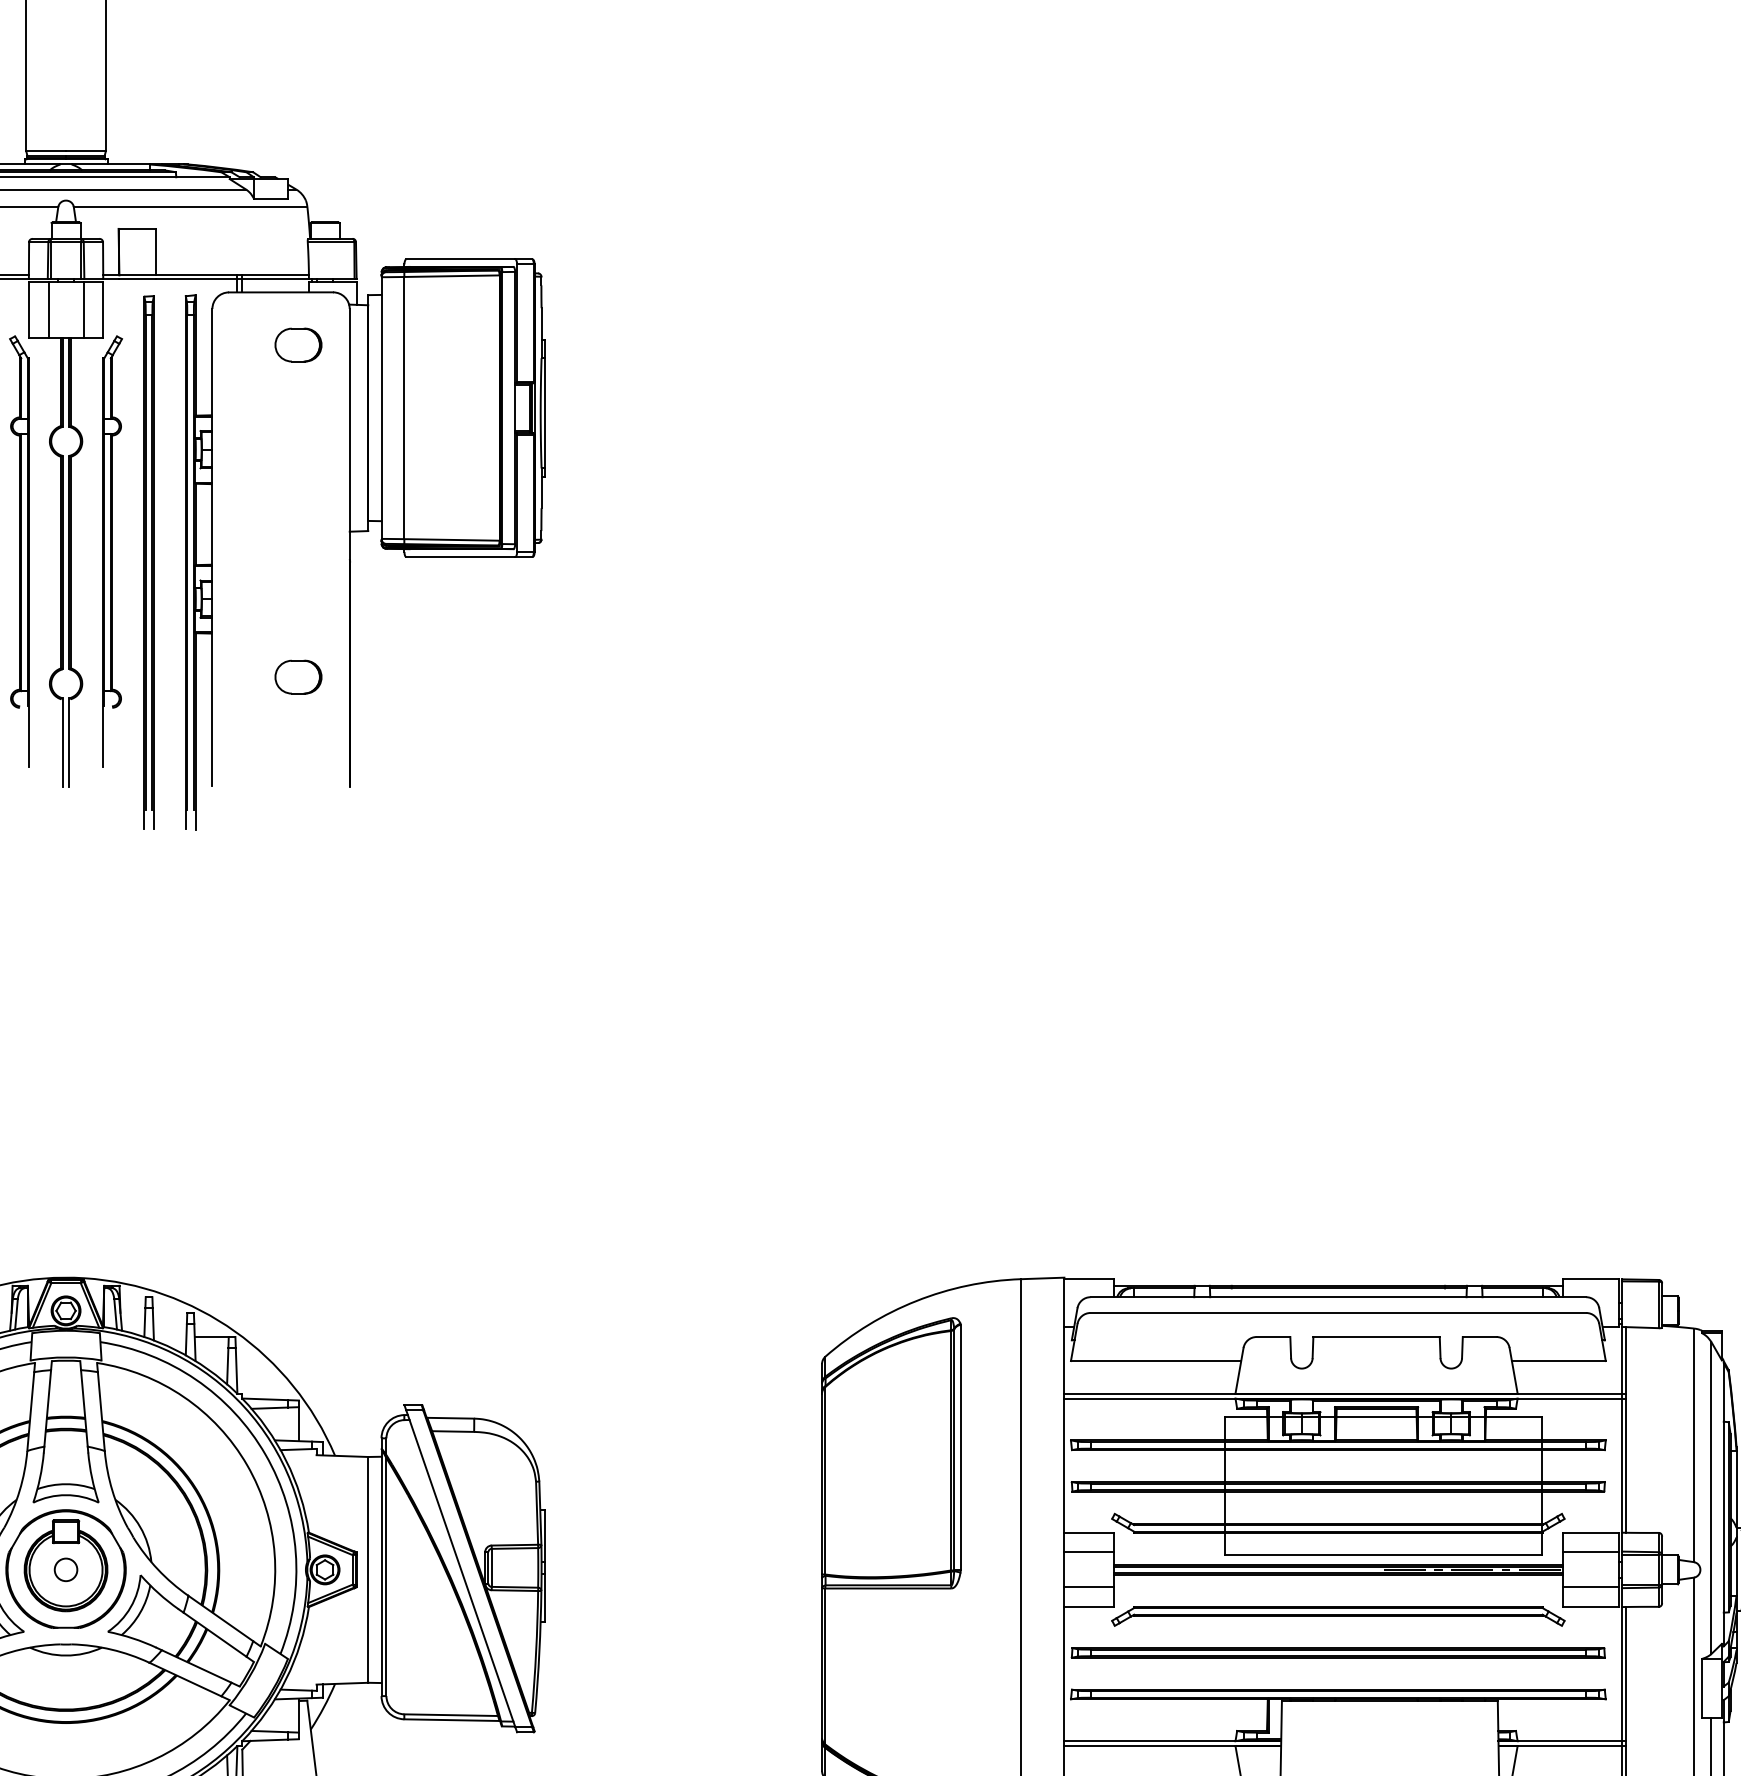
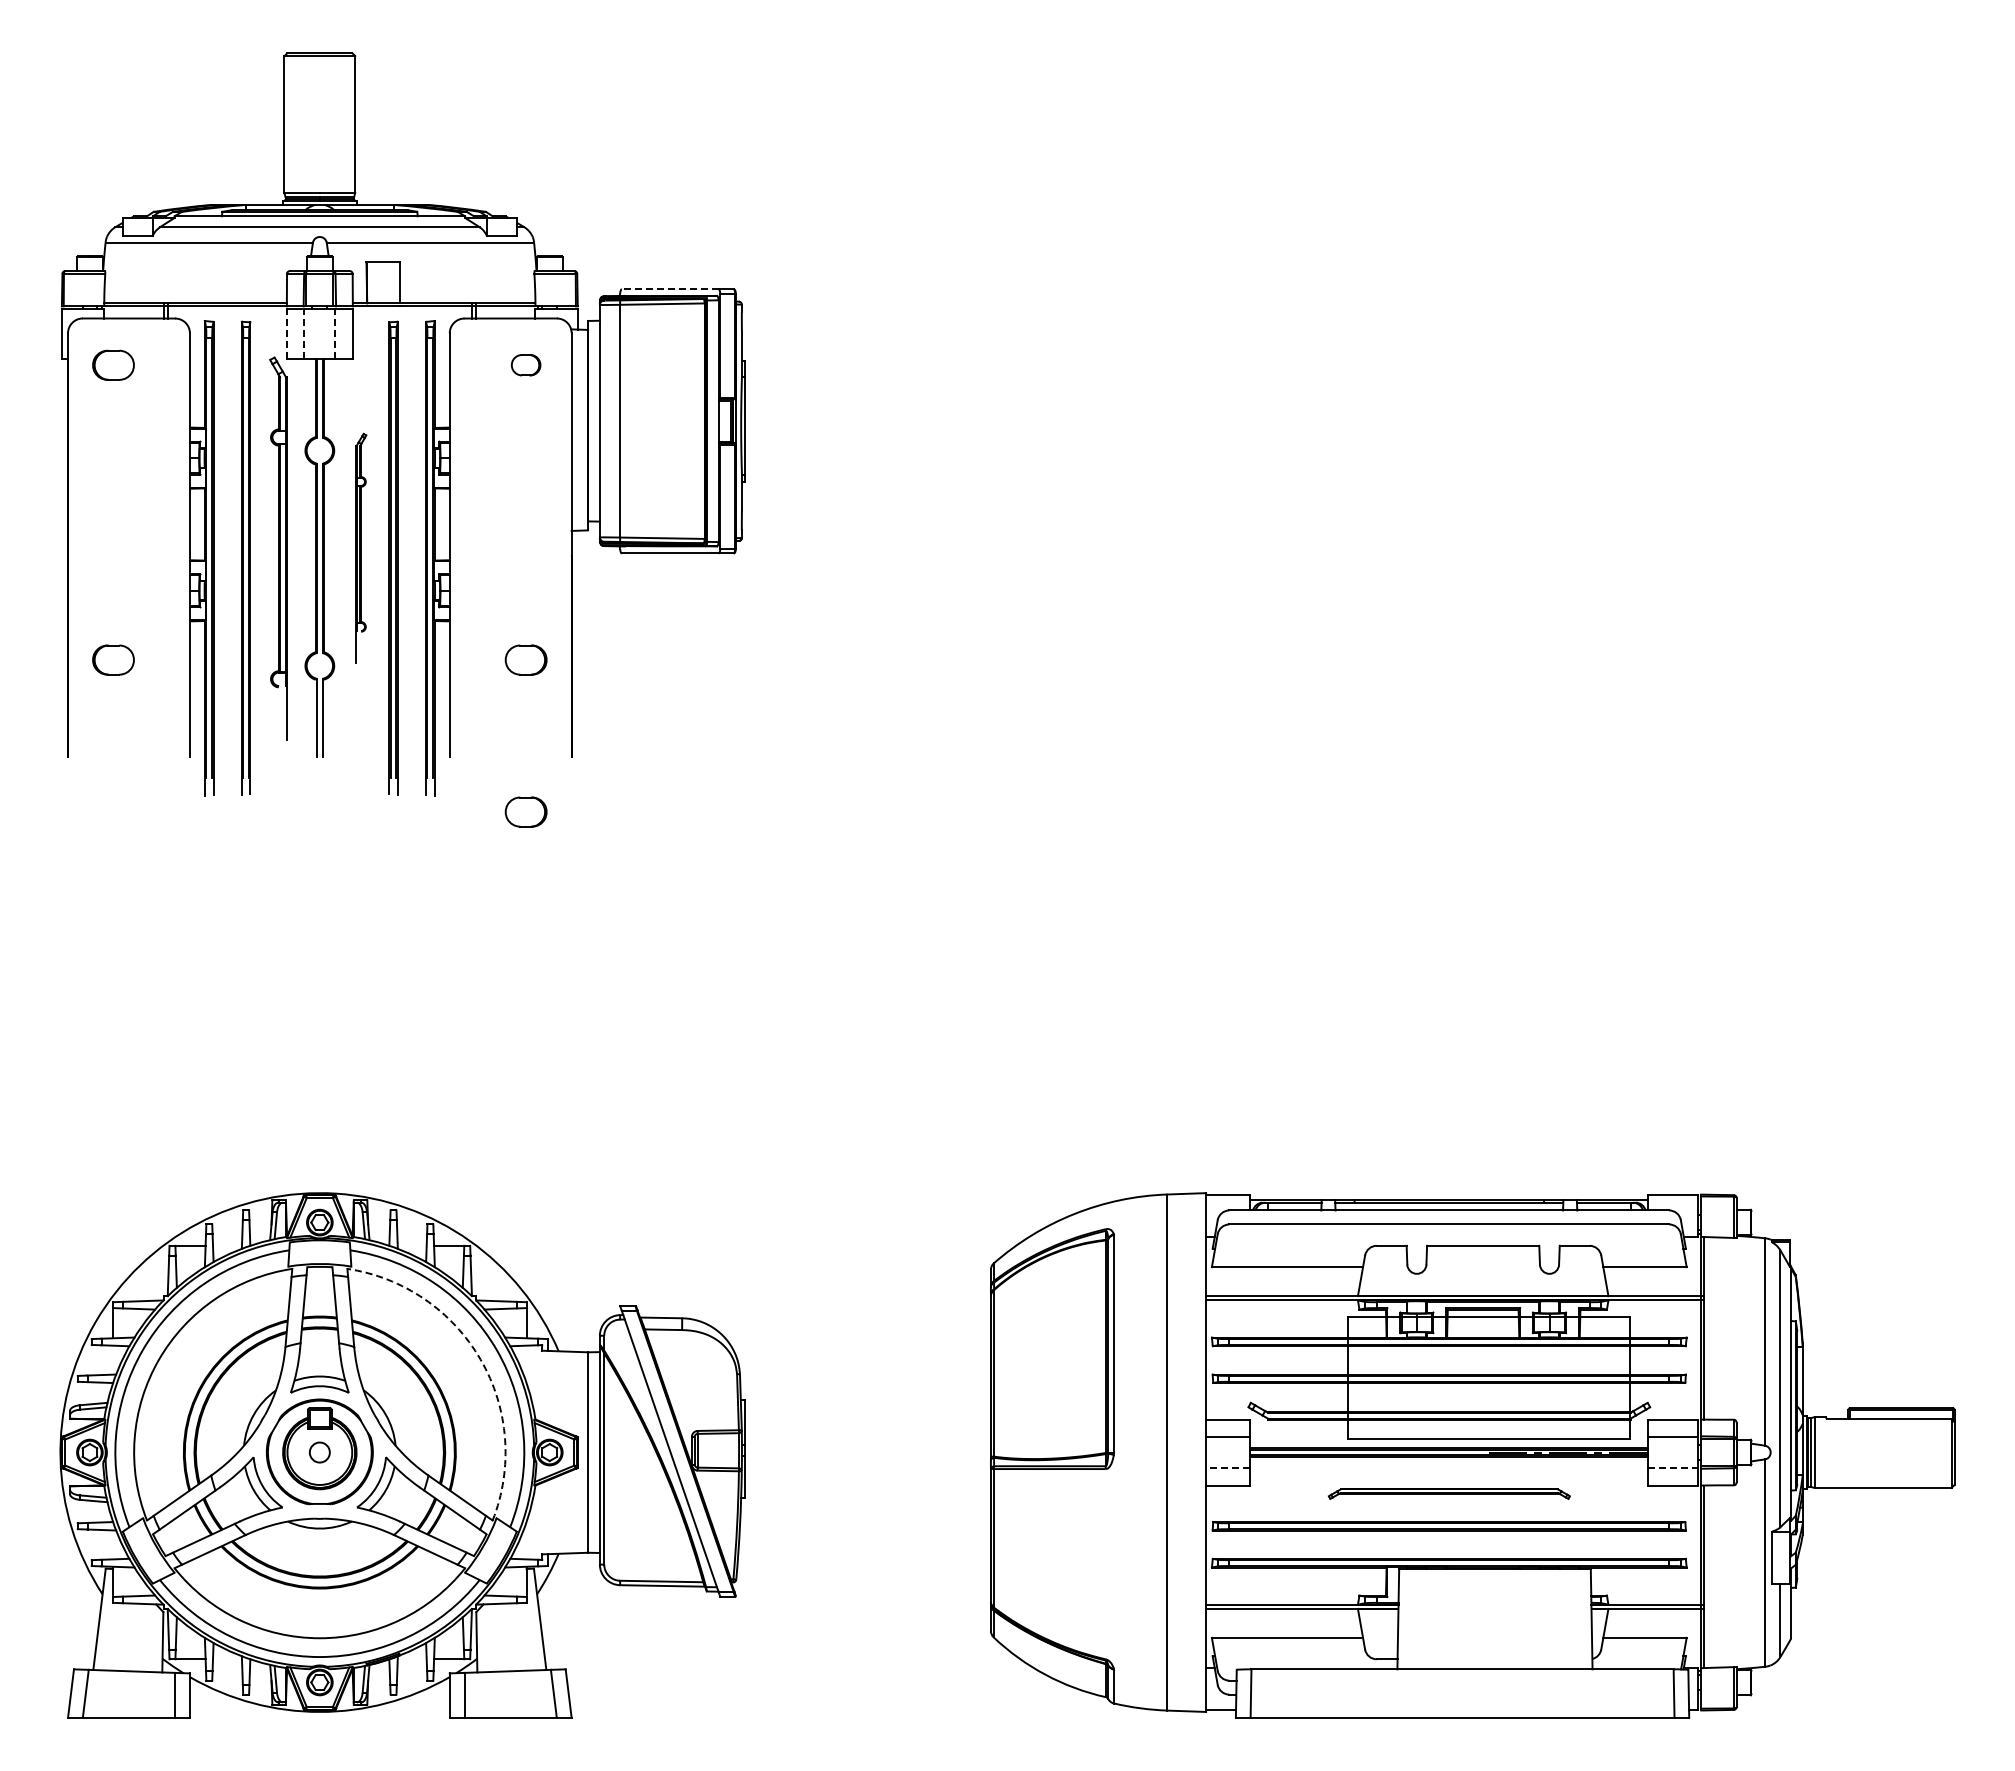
line: (459, 259) -> (669, 289), solid -> dashed
line: (28, 309) -> (286, 333), solid -> dashed
line: (48, 309) -> (304, 333), solid -> dashed
line: (83, 309) -> (335, 333), solid -> dashed
part: (297, 344) -> (525, 364), size x0.7
part: (112, 551) -> (361, 548), size x0.6
part: (297, 847) -> (525, 811), added
arc: (247, 1465) -> (480, 1359), solid -> dashed
line: (1088, 1587) -> (1227, 1468), solid -> dashed
line: (1590, 1587) -> (1673, 1468), solid -> dashed
part: (1338, 1616) -> (1449, 1493), size x0.6

